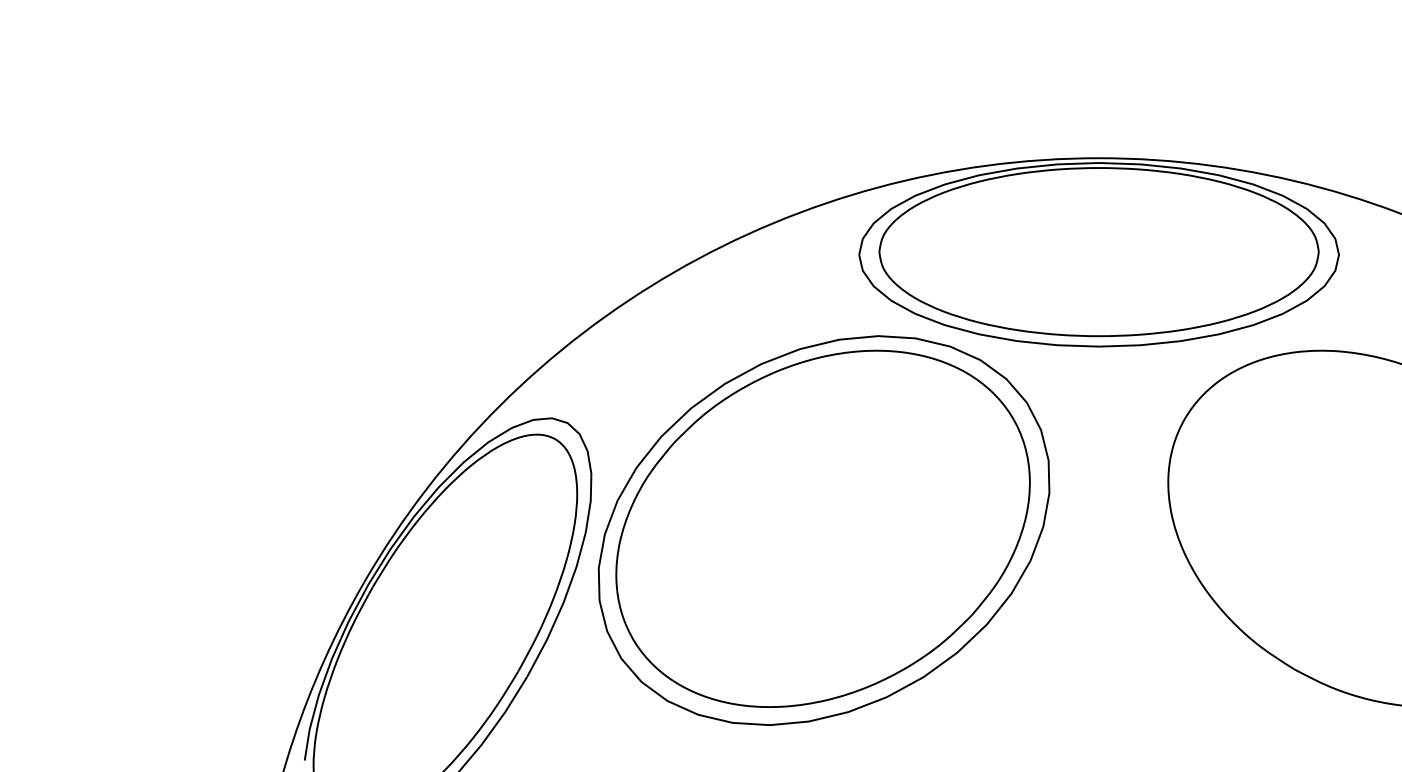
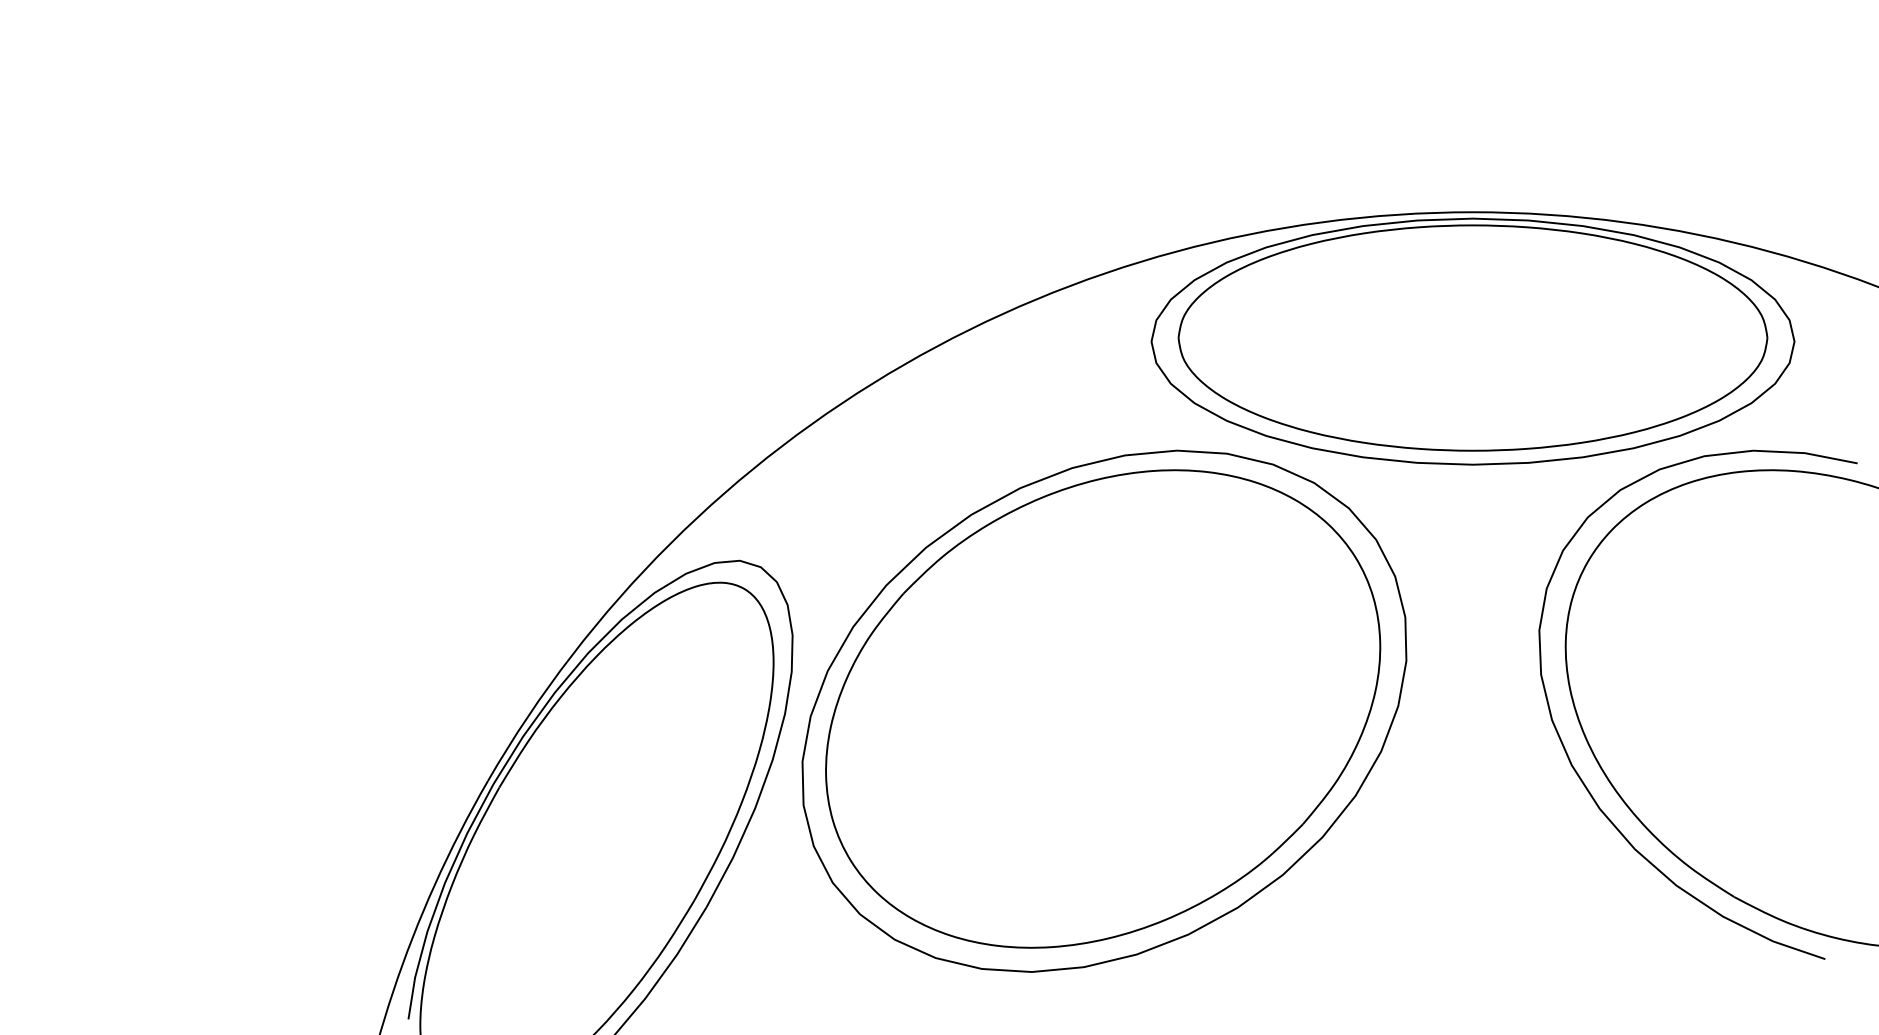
curve: (1179, 579) -> (1580, 776), added

